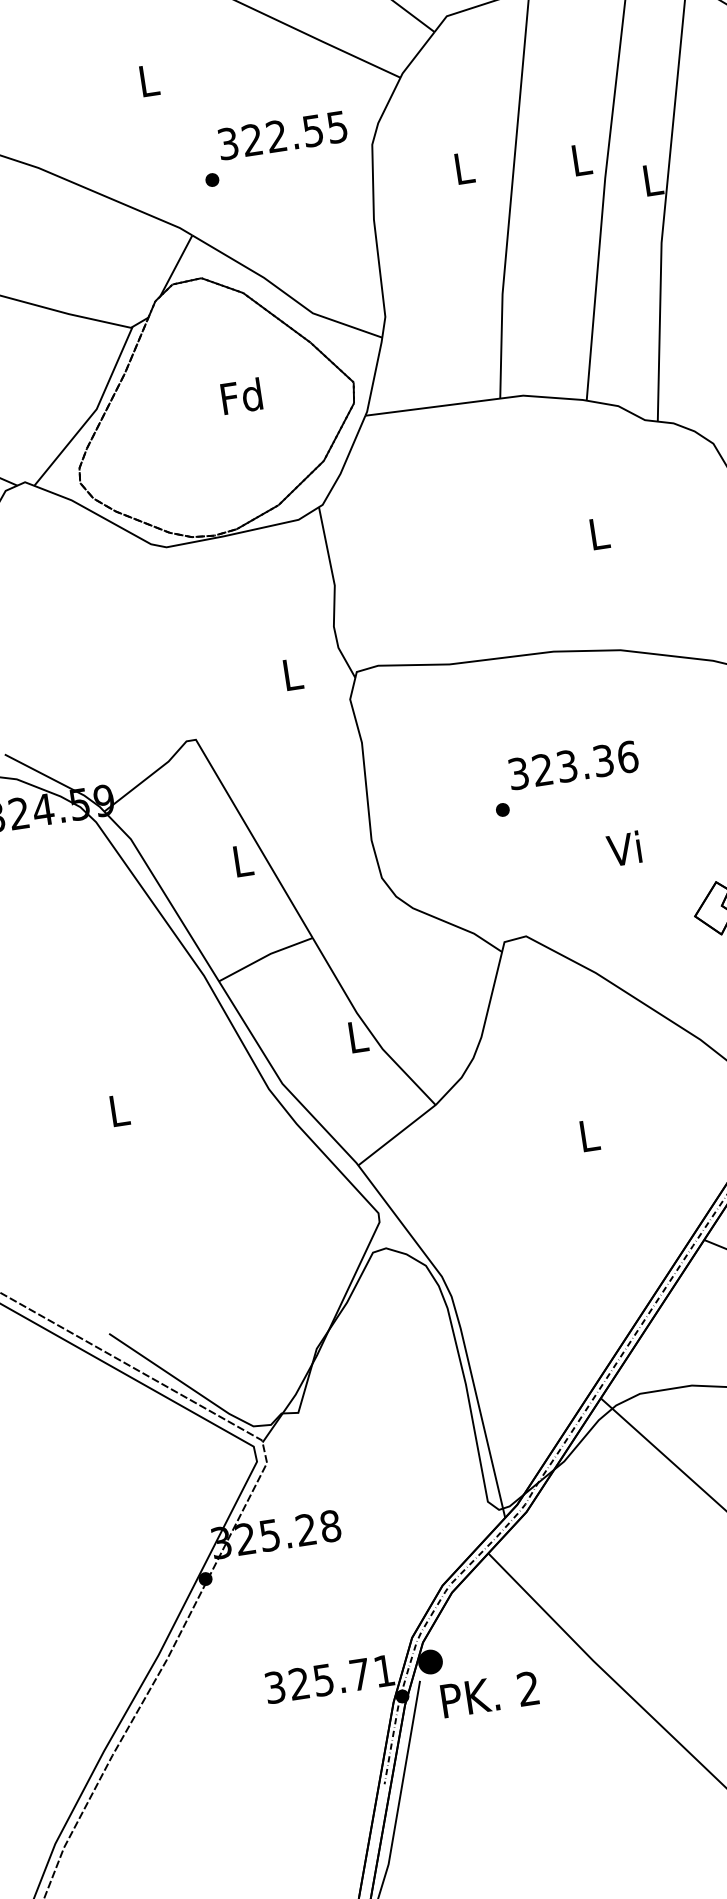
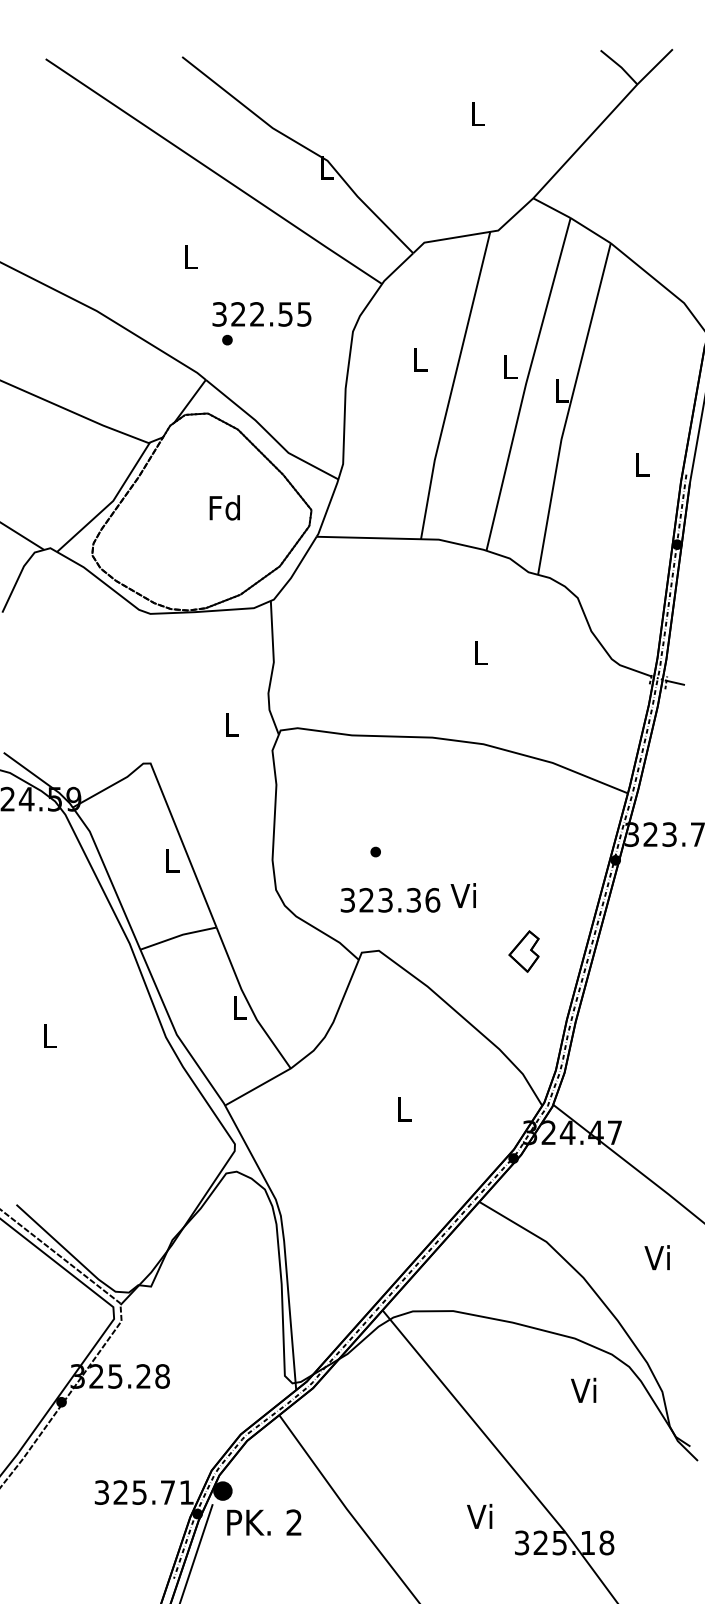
text: (282, 135) -> (261, 314), moved
text: (573, 765) -> (390, 900), moved

